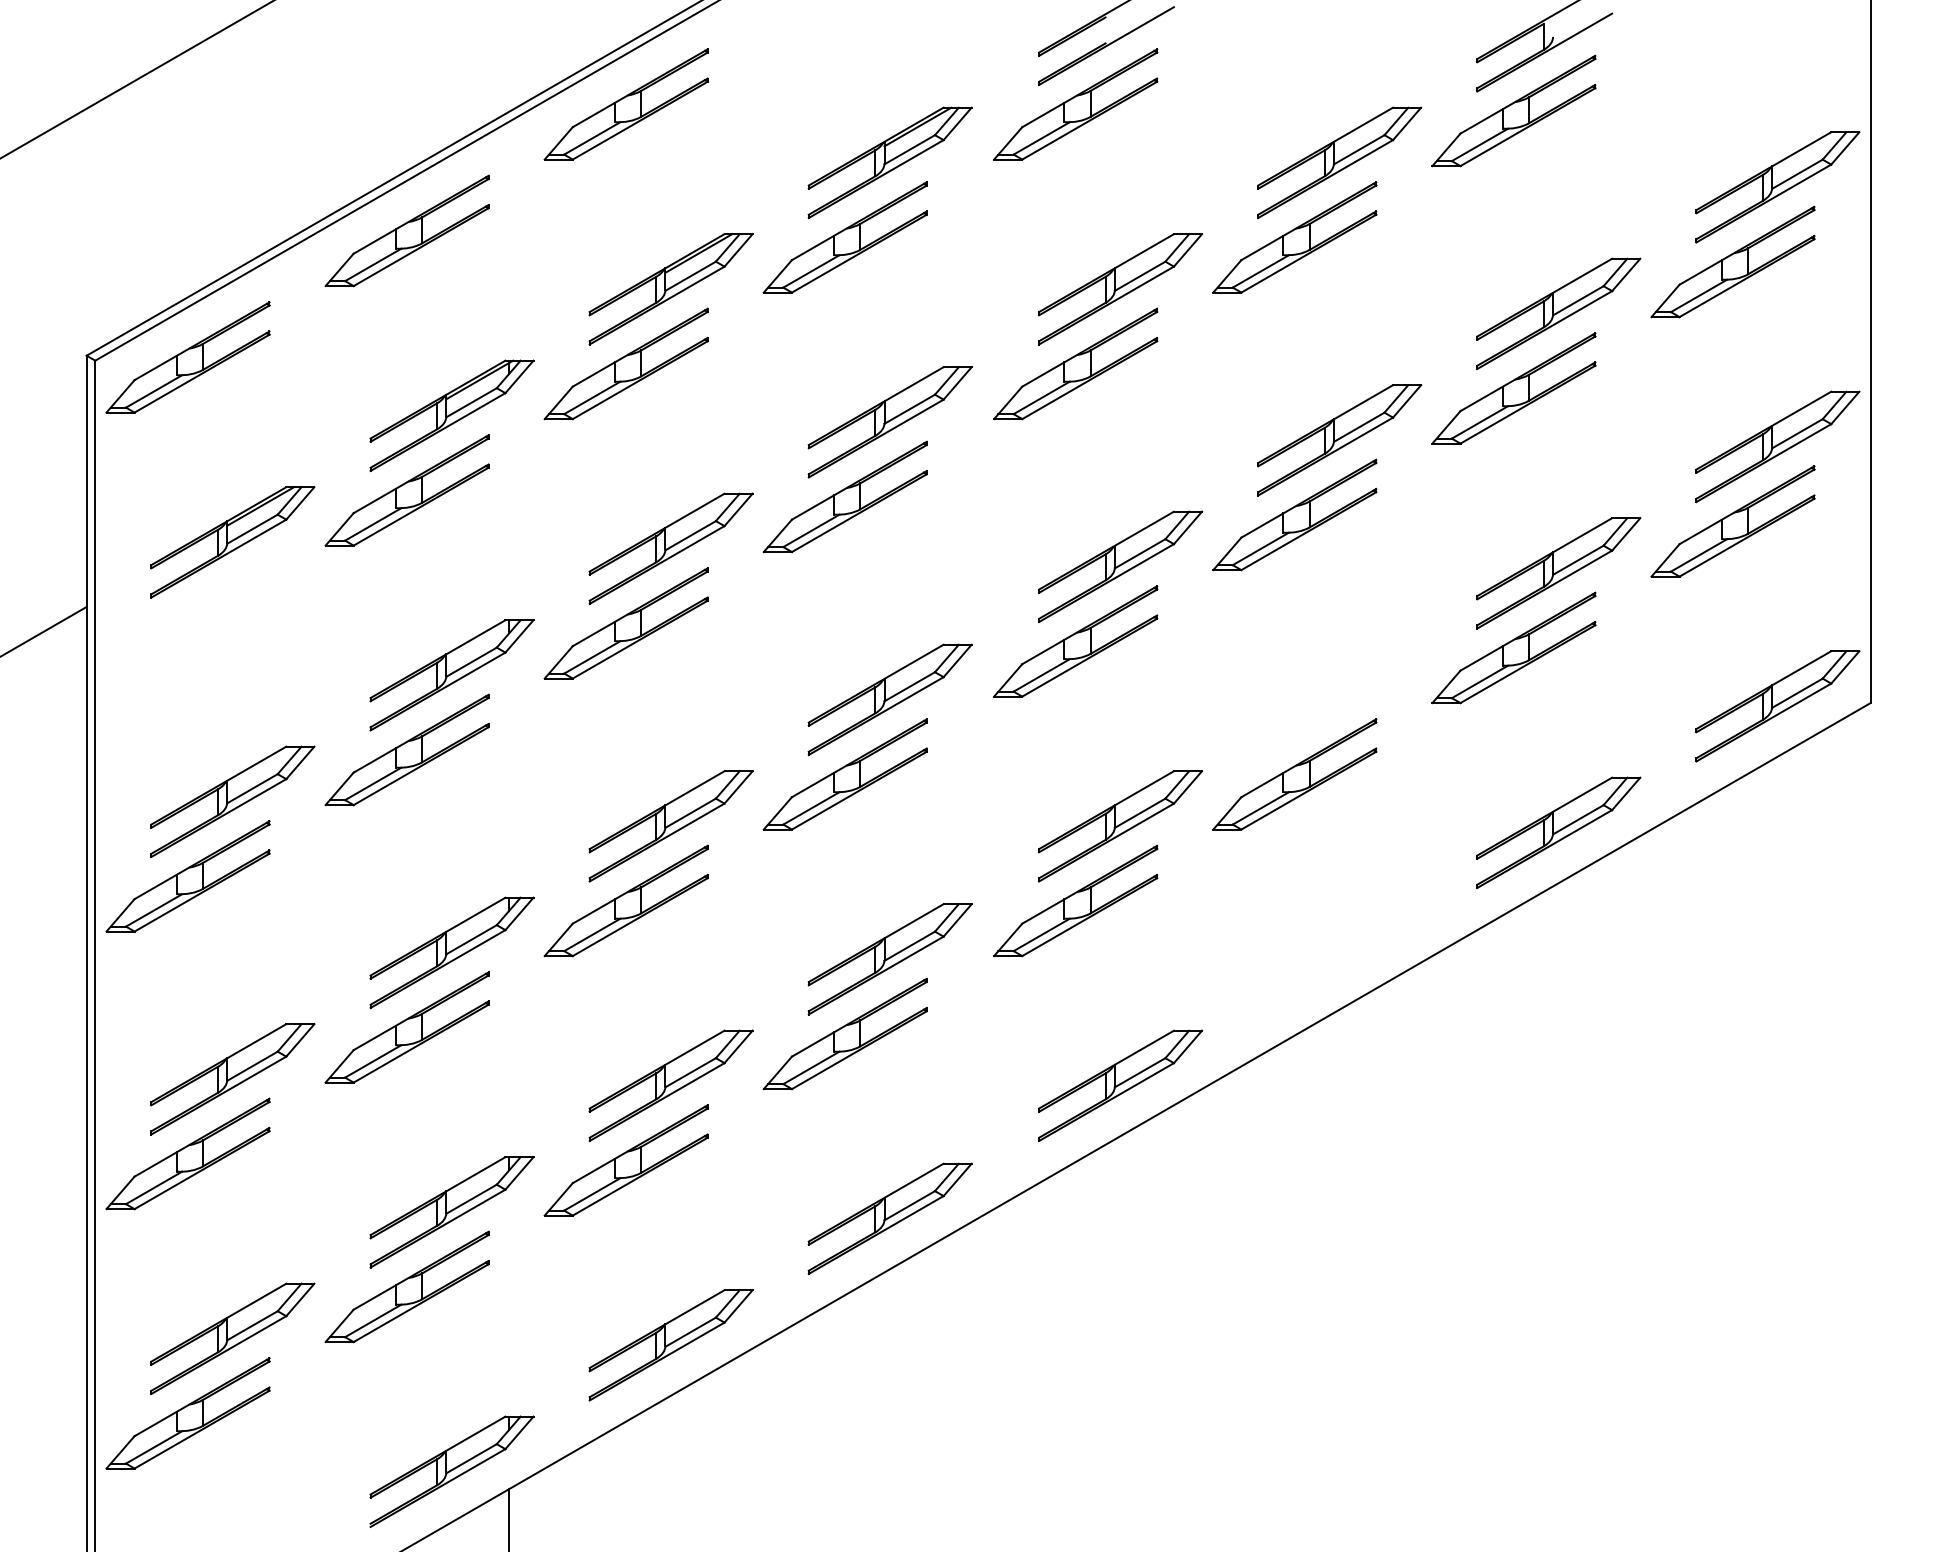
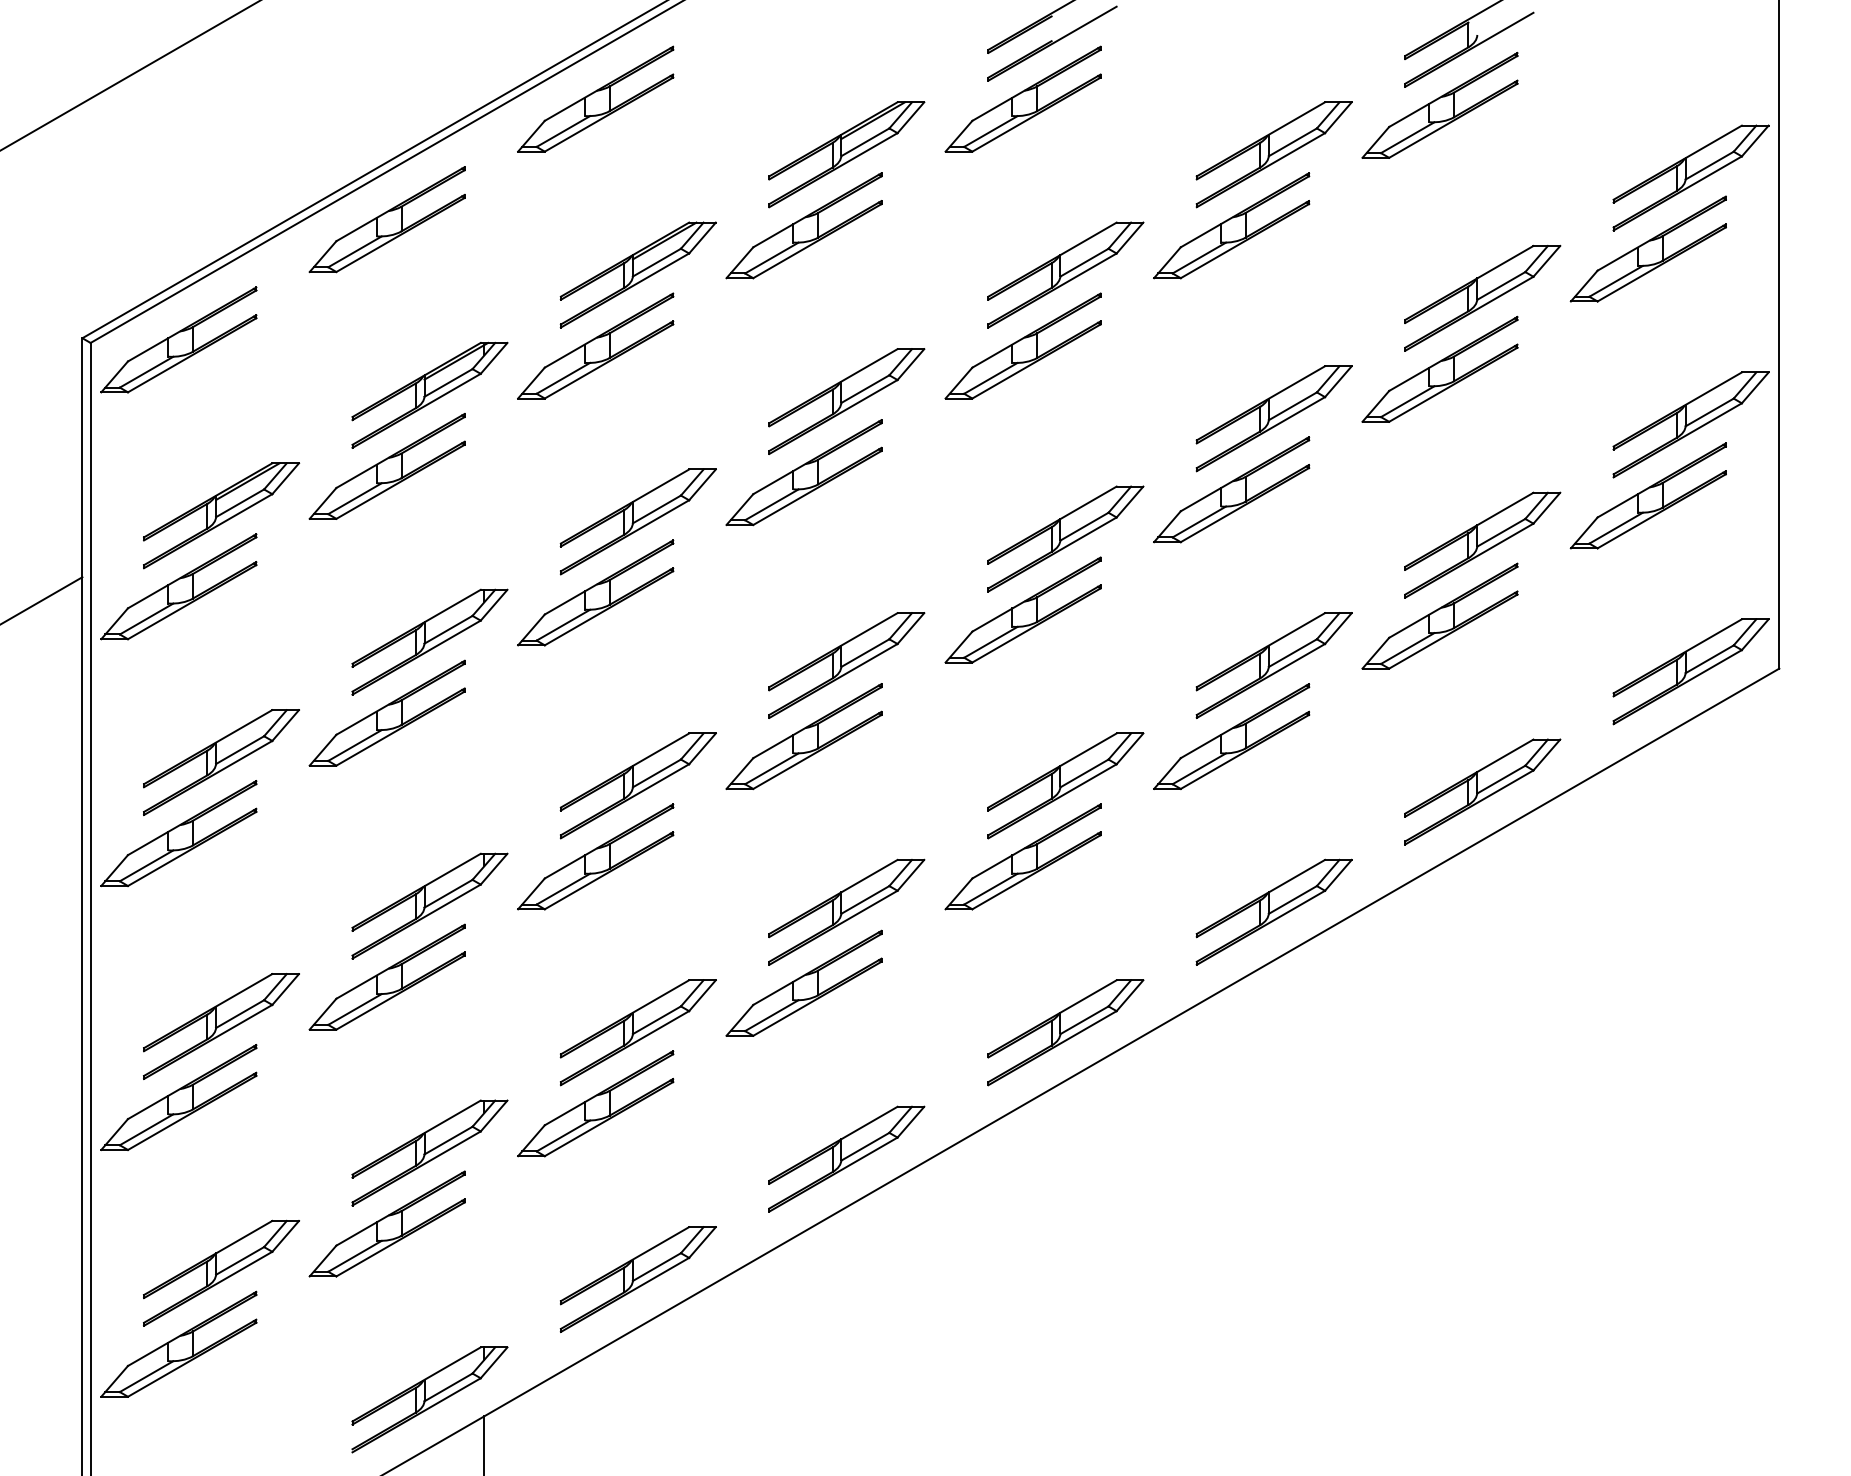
part: (187, 616) -> (178, 586), added
part: (1339, 699) -> (1274, 665), added
part: (1339, 959) -> (1274, 912), added

